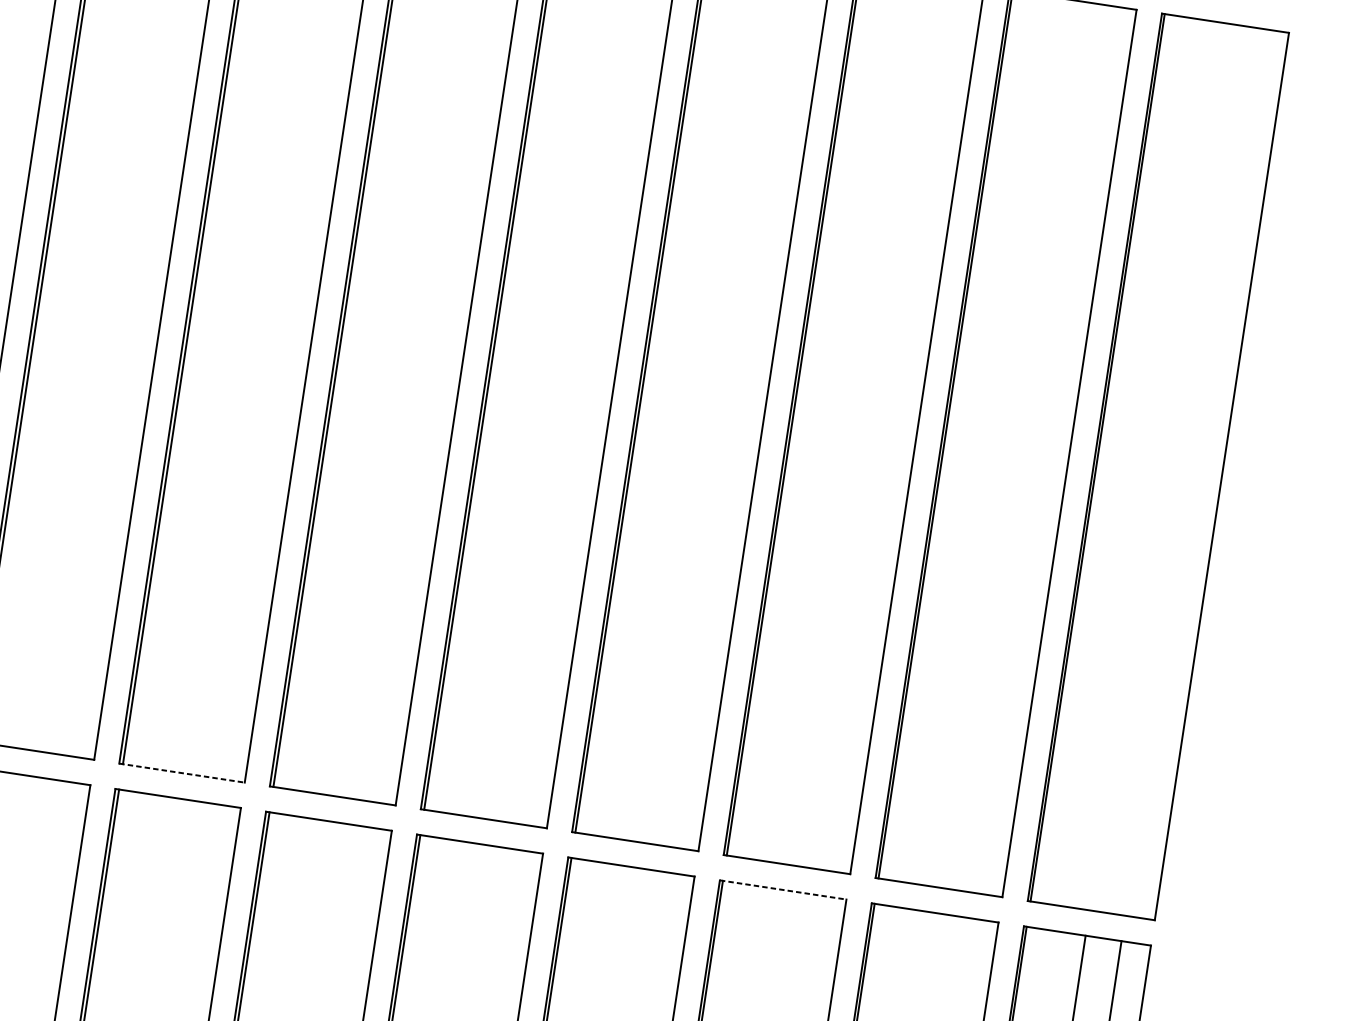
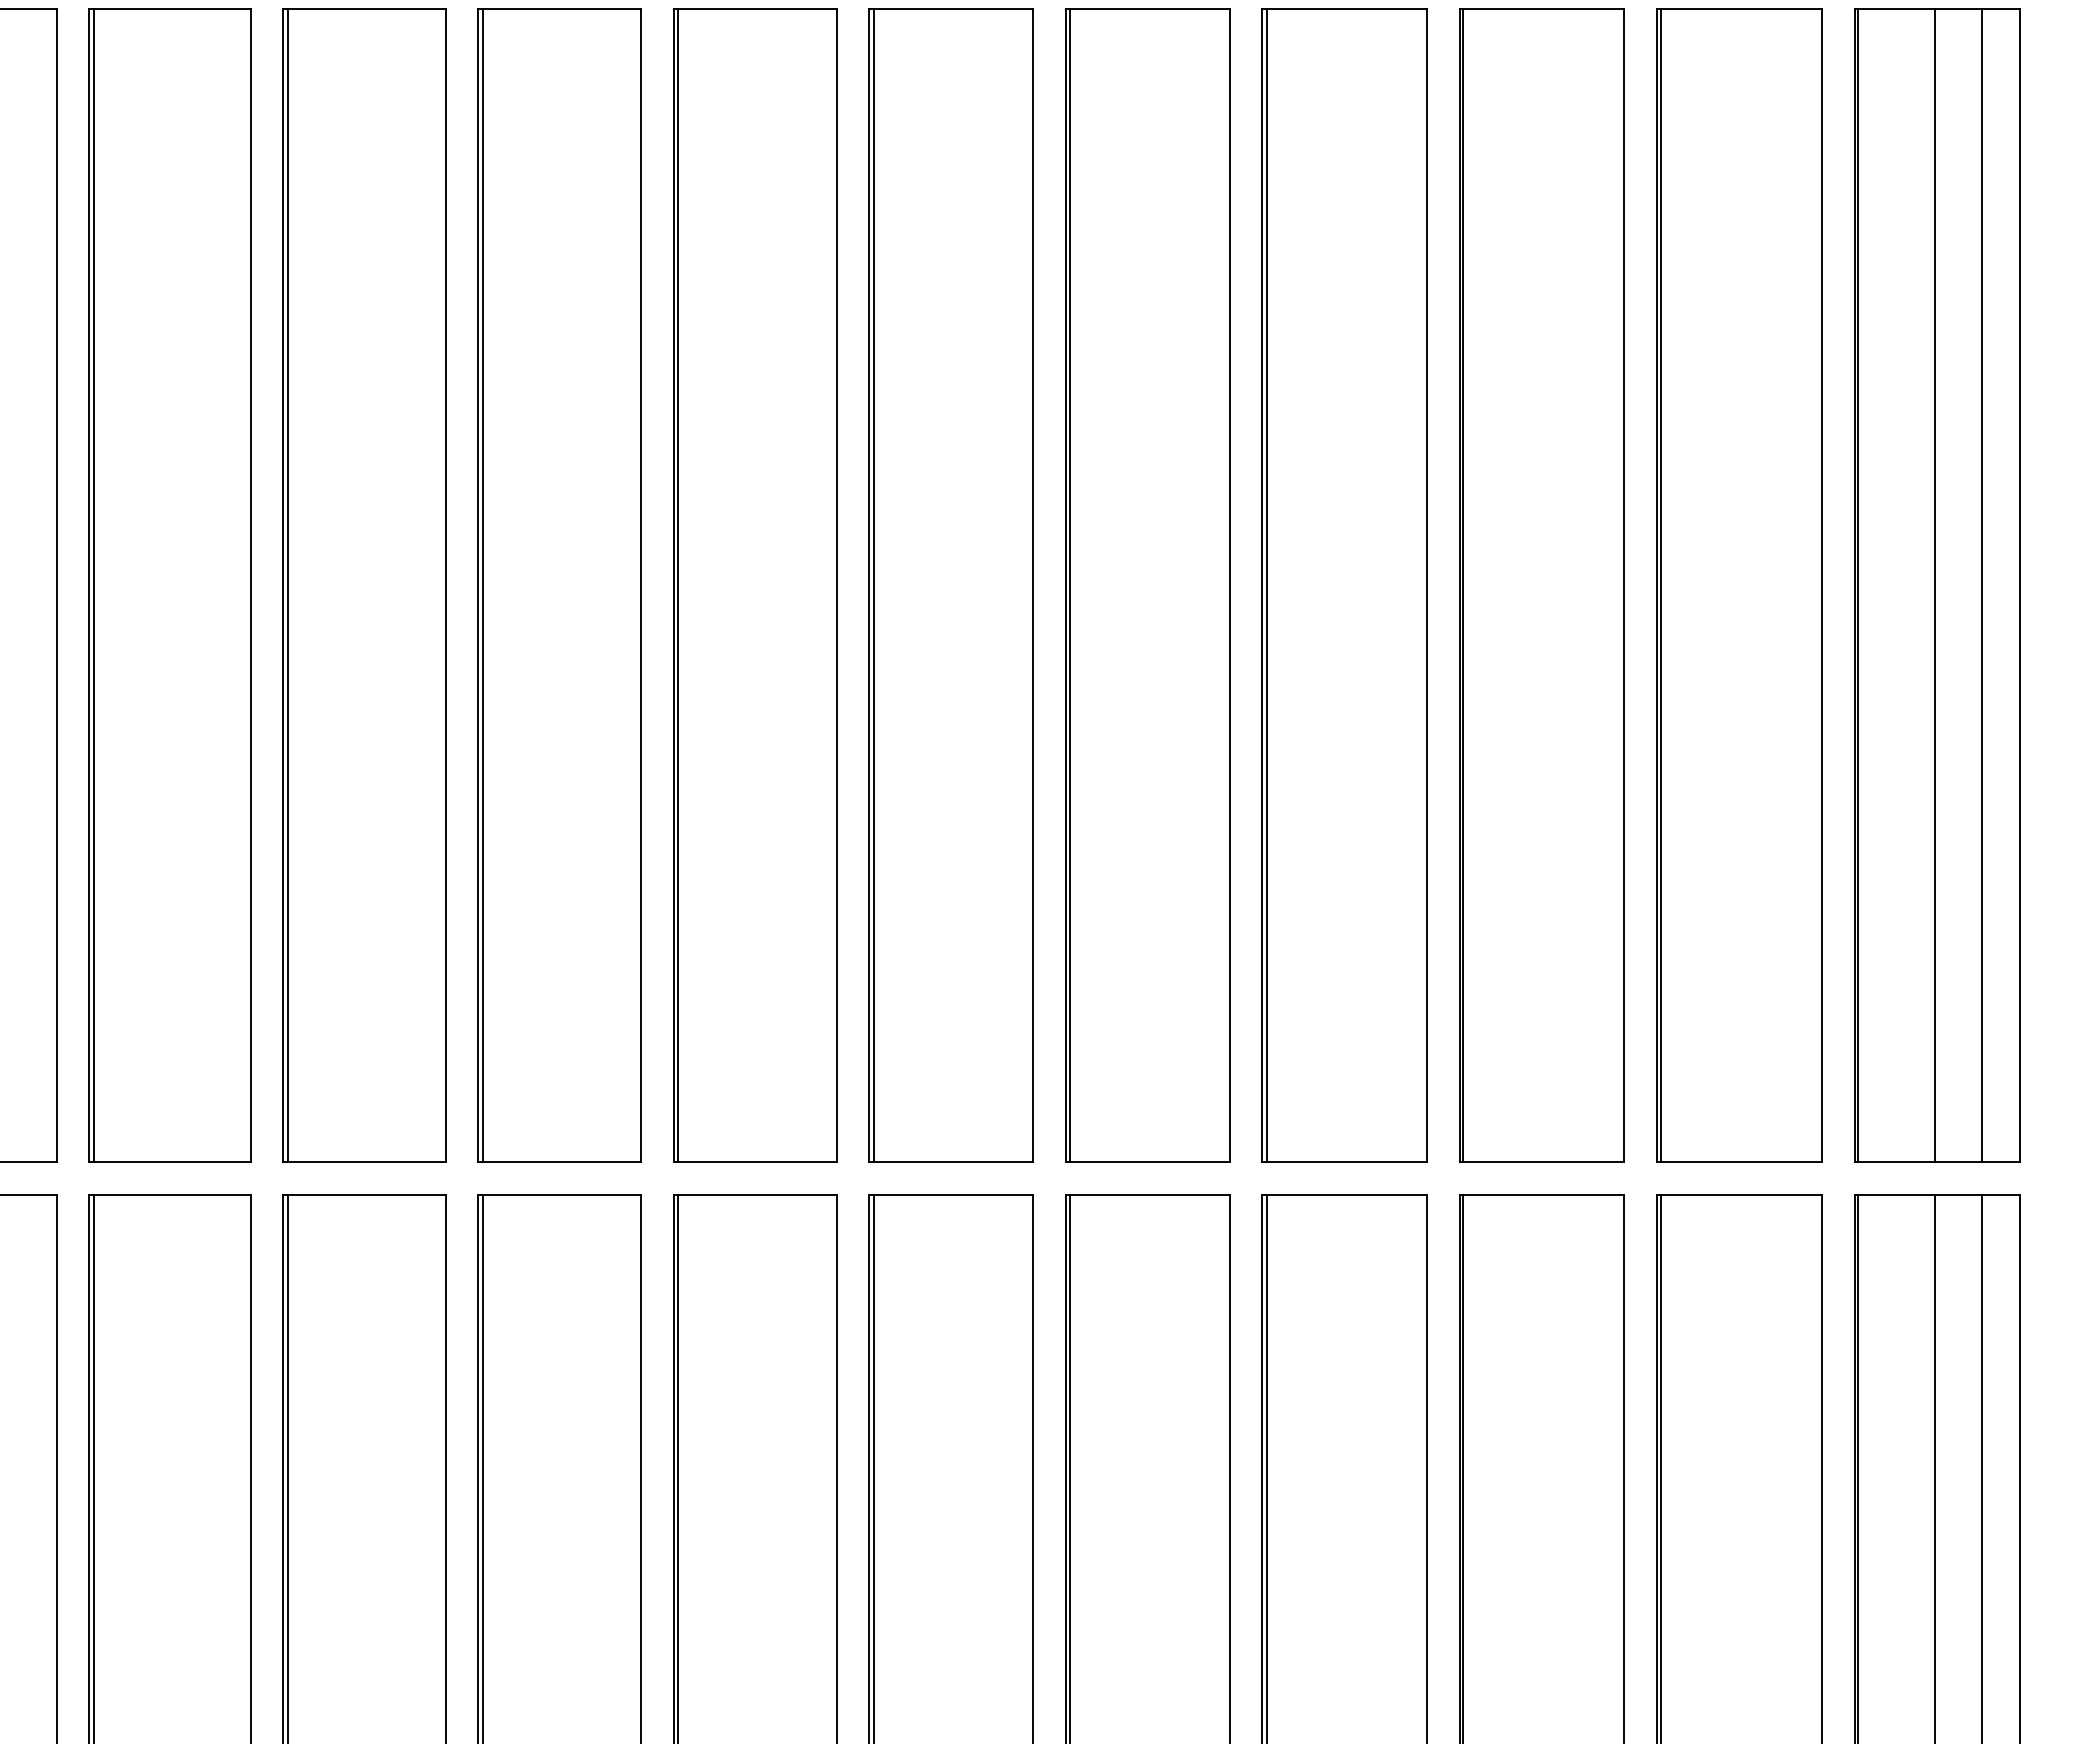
line: (1156, 466) -> (1935, 585), added
line: (1192, 472) -> (1981, 585), added
line: (182, 773) -> (755, 1162), dashed -> solid
line: (783, 890) -> (1542, 1195), dashed -> solid

